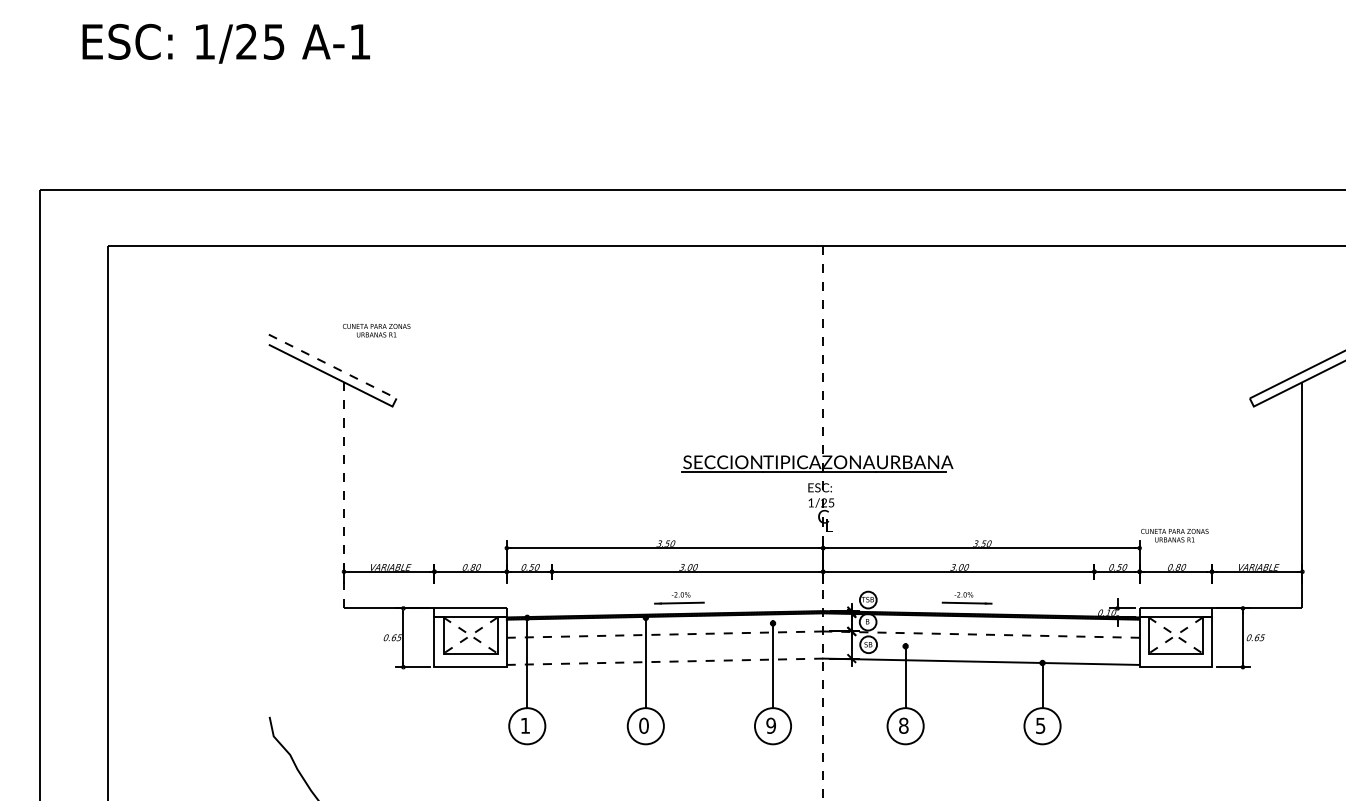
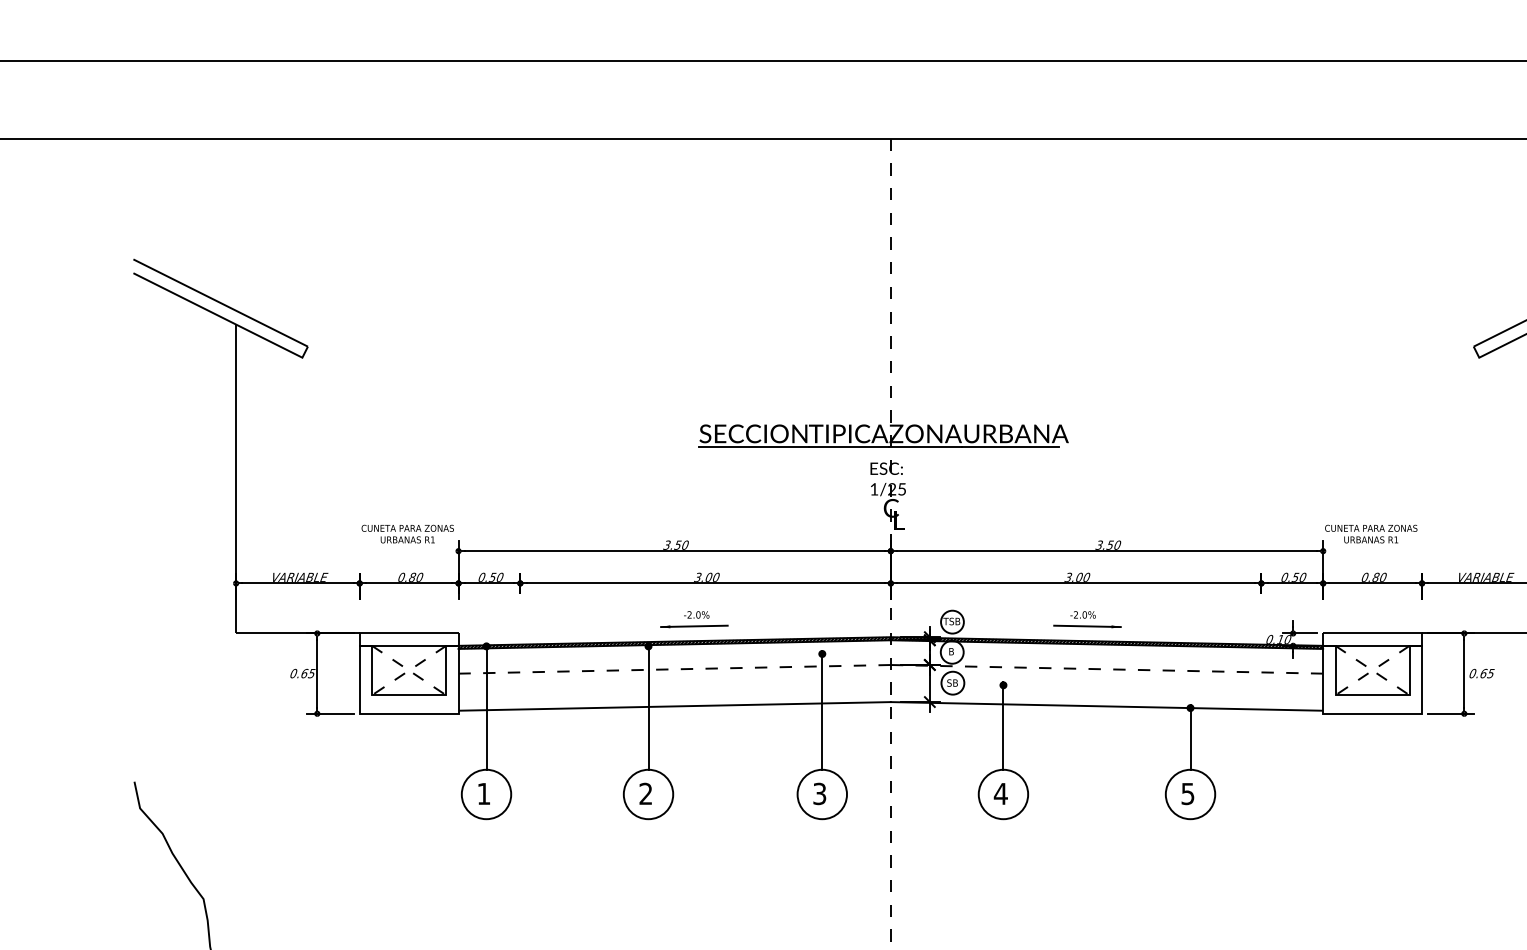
text: (376, 330) -> (407, 533), moved
line: (333, 366) -> (221, 302), dashed -> solid
line: (344, 494) -> (236, 477), dashed -> solid
line: (665, 661) -> (675, 706), dashed -> solid
text: (643, 725) -> (645, 793), 0 -> 2
text: (770, 725) -> (818, 793), 9 -> 3
text: (903, 725) -> (1000, 793), 8 -> 4

